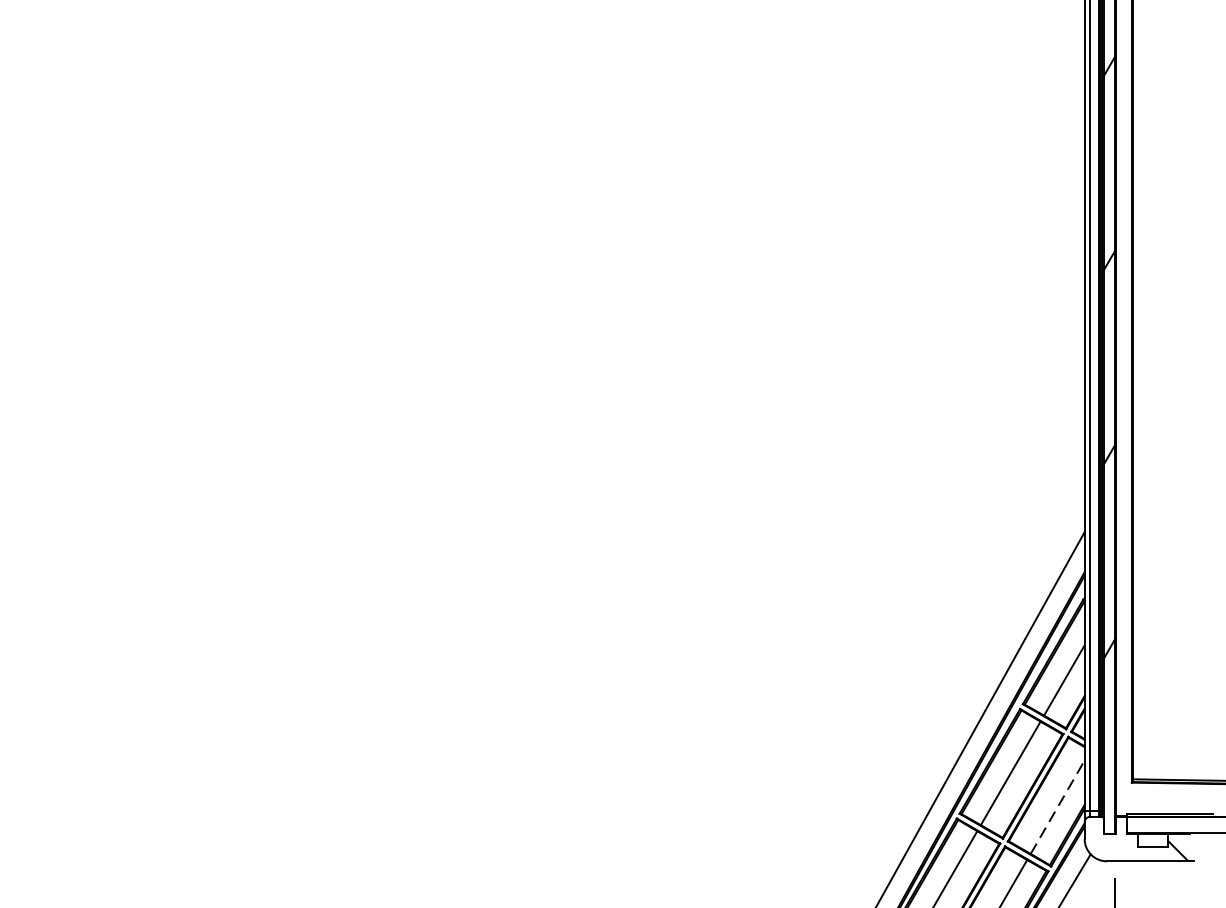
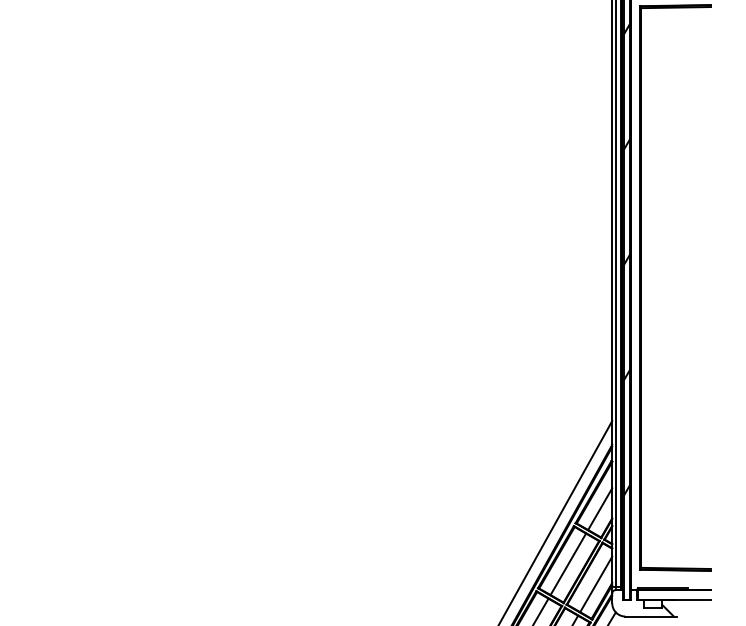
line: (1058, 807) -> (596, 584), dashed -> solid

